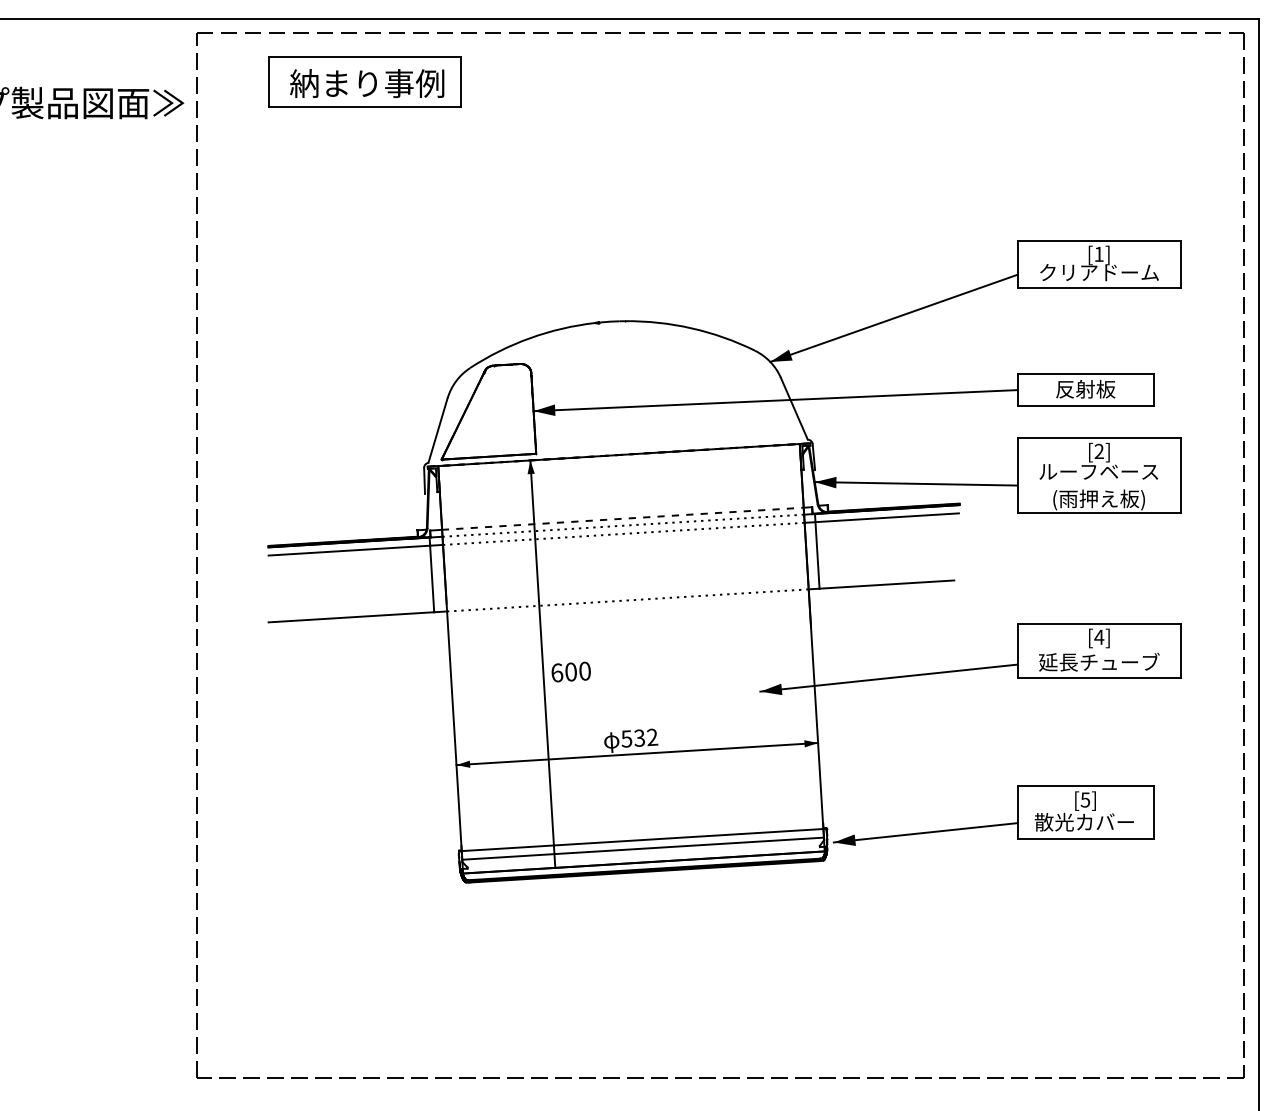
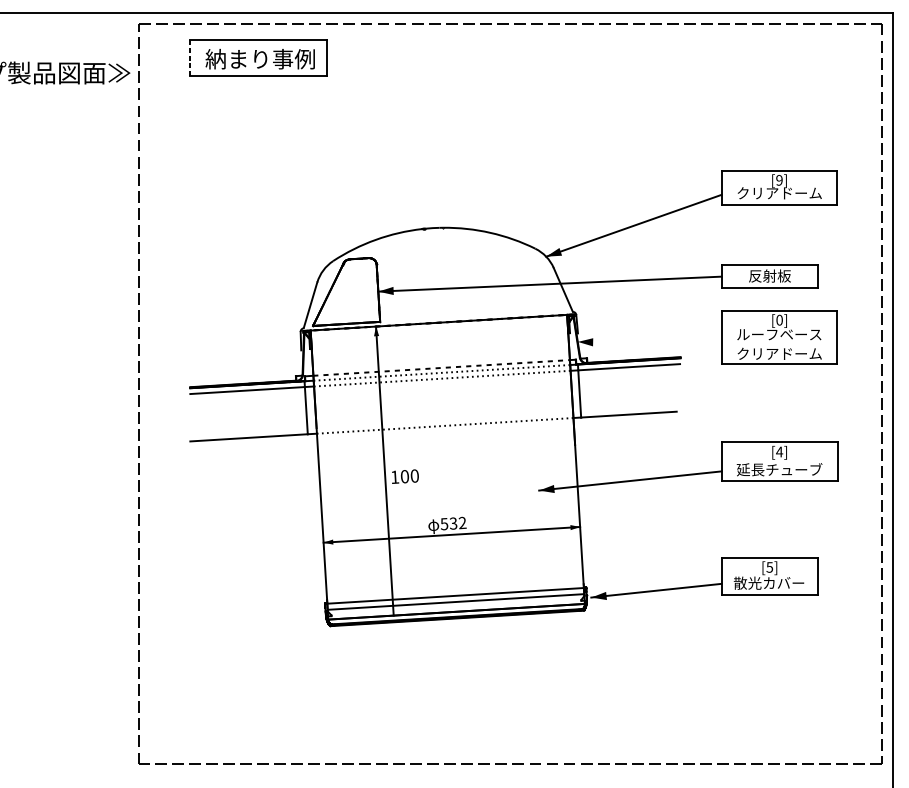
line: (268, 81) -> (190, 57), solid -> dashed
text: (1098, 254) -> (779, 180), [1] -> [9]
text: (1098, 451) -> (779, 320), [2] -> [0]
line: (915, 483) -> (649, 342), removed
text: (1099, 499) -> (779, 354), (雨押え板) -> クリアドーム
text: (557, 672) -> (395, 476), 600 -> 100

